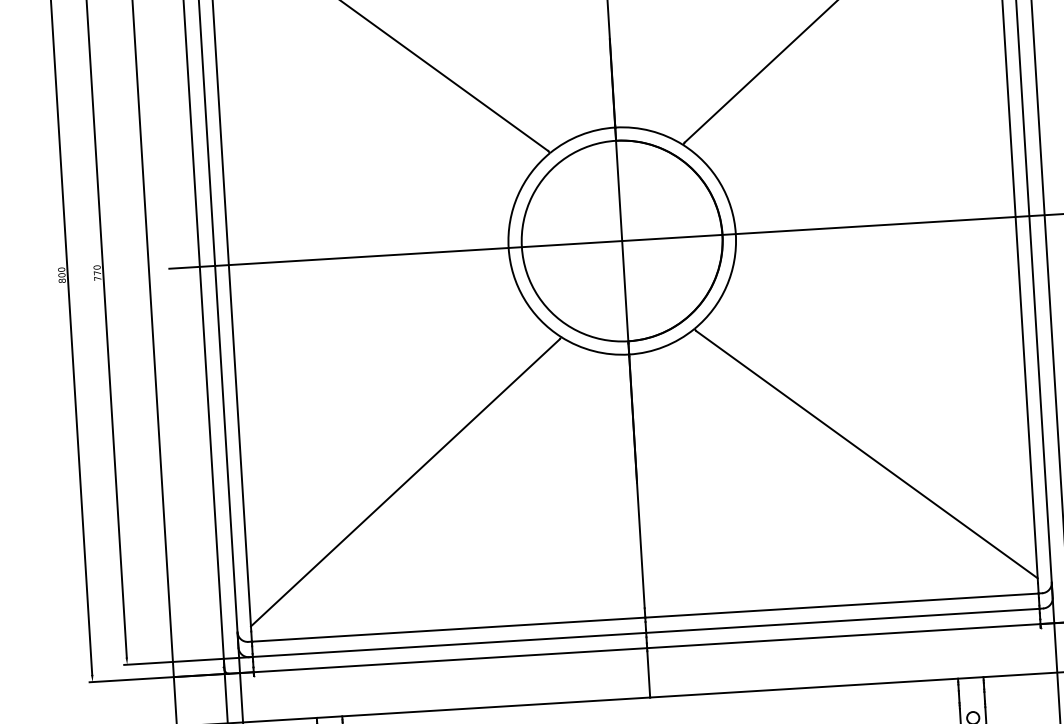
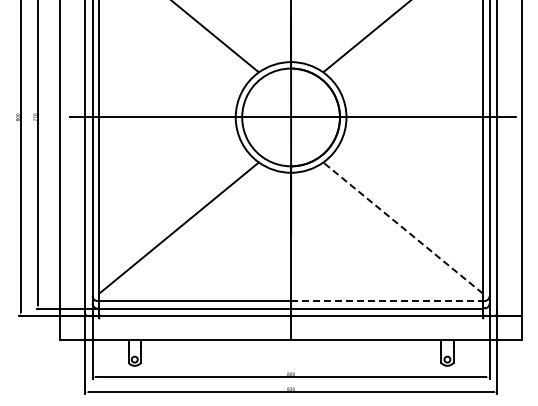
line: (866, 454) -> (403, 228), solid -> dashed
line: (843, 606) -> (387, 301), solid -> dashed

